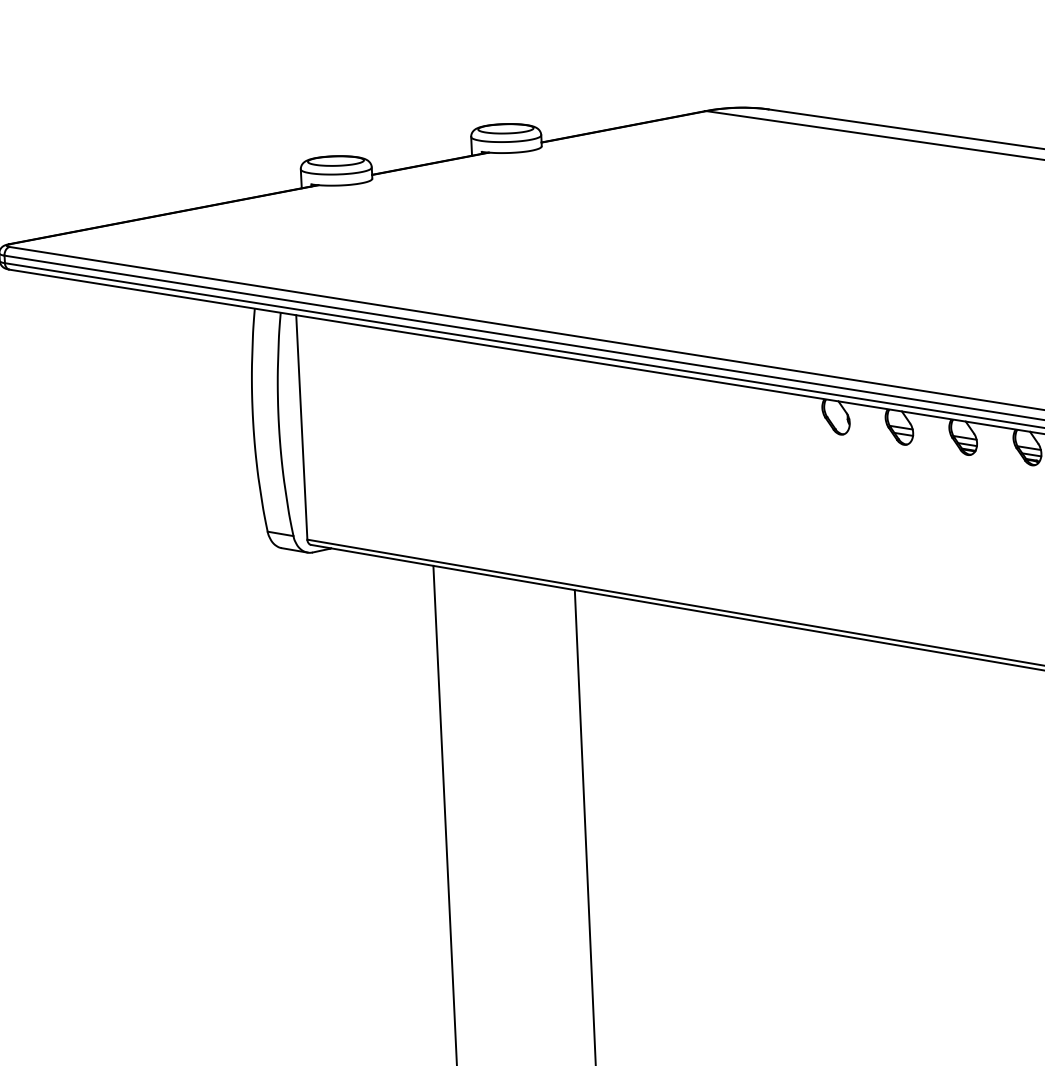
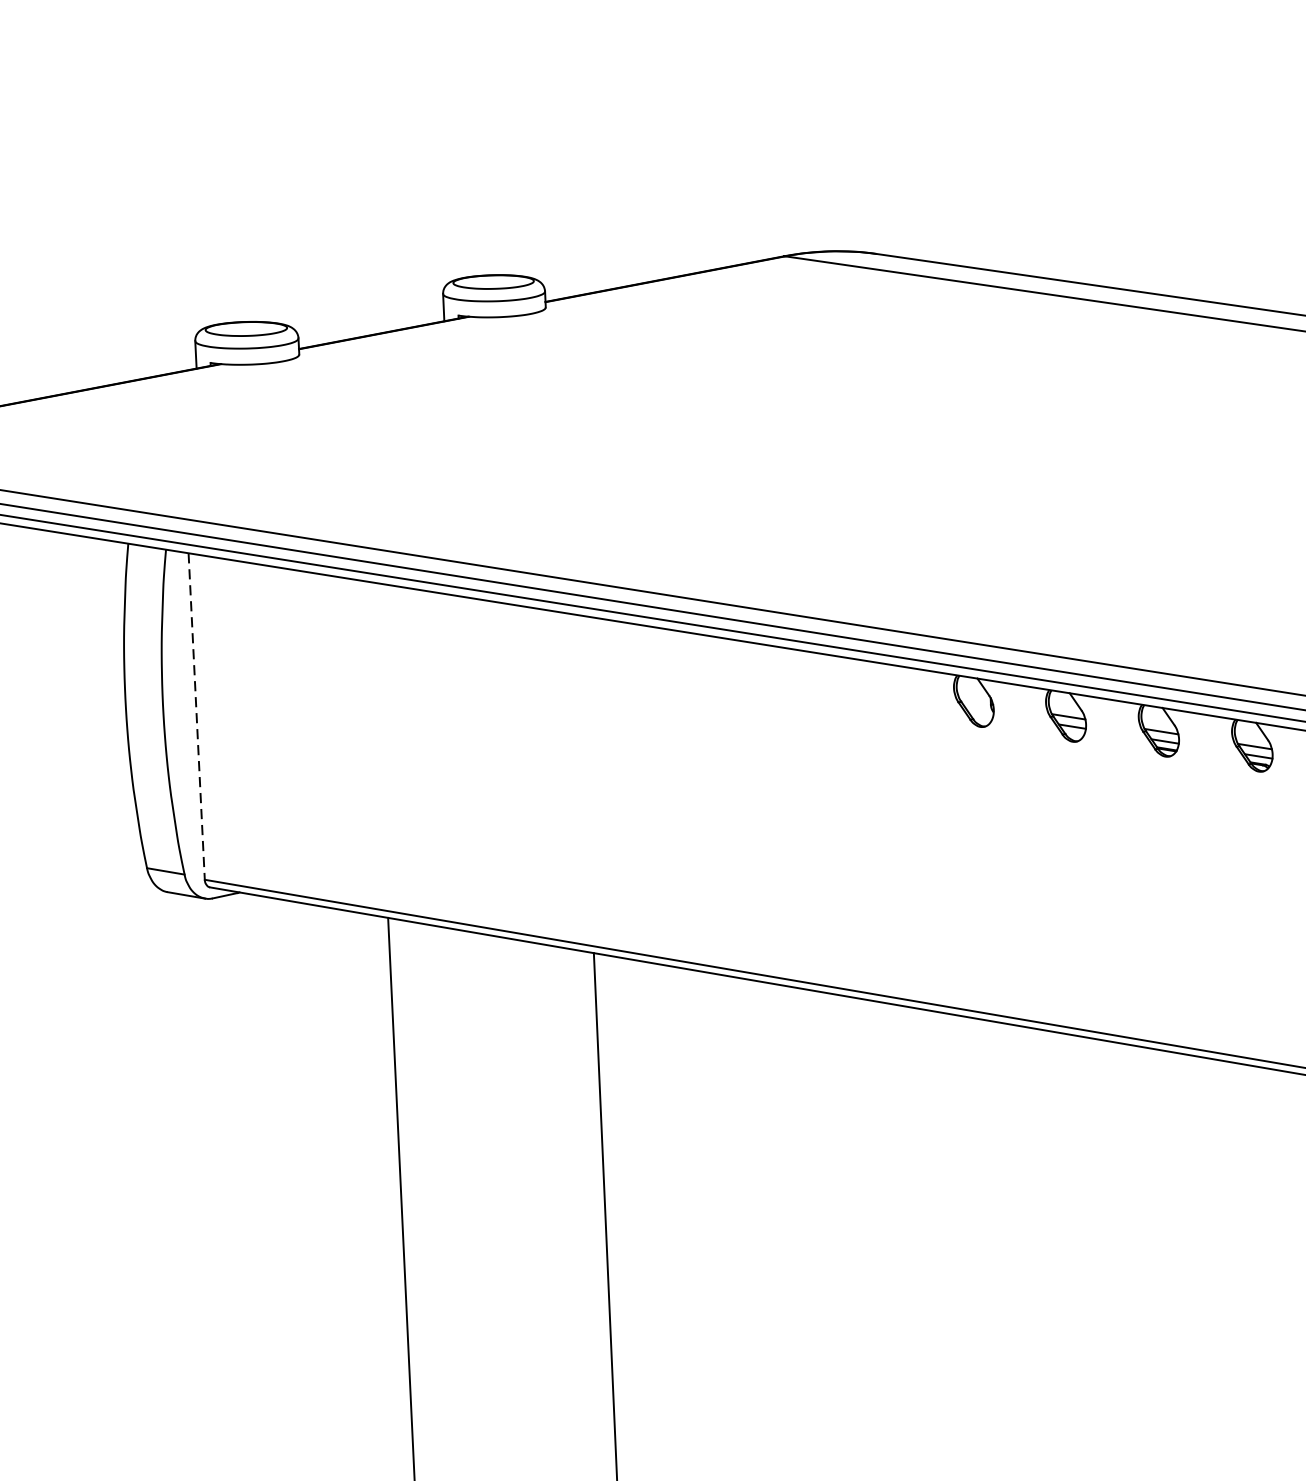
line: (301, 427) -> (196, 716), solid -> dashed

